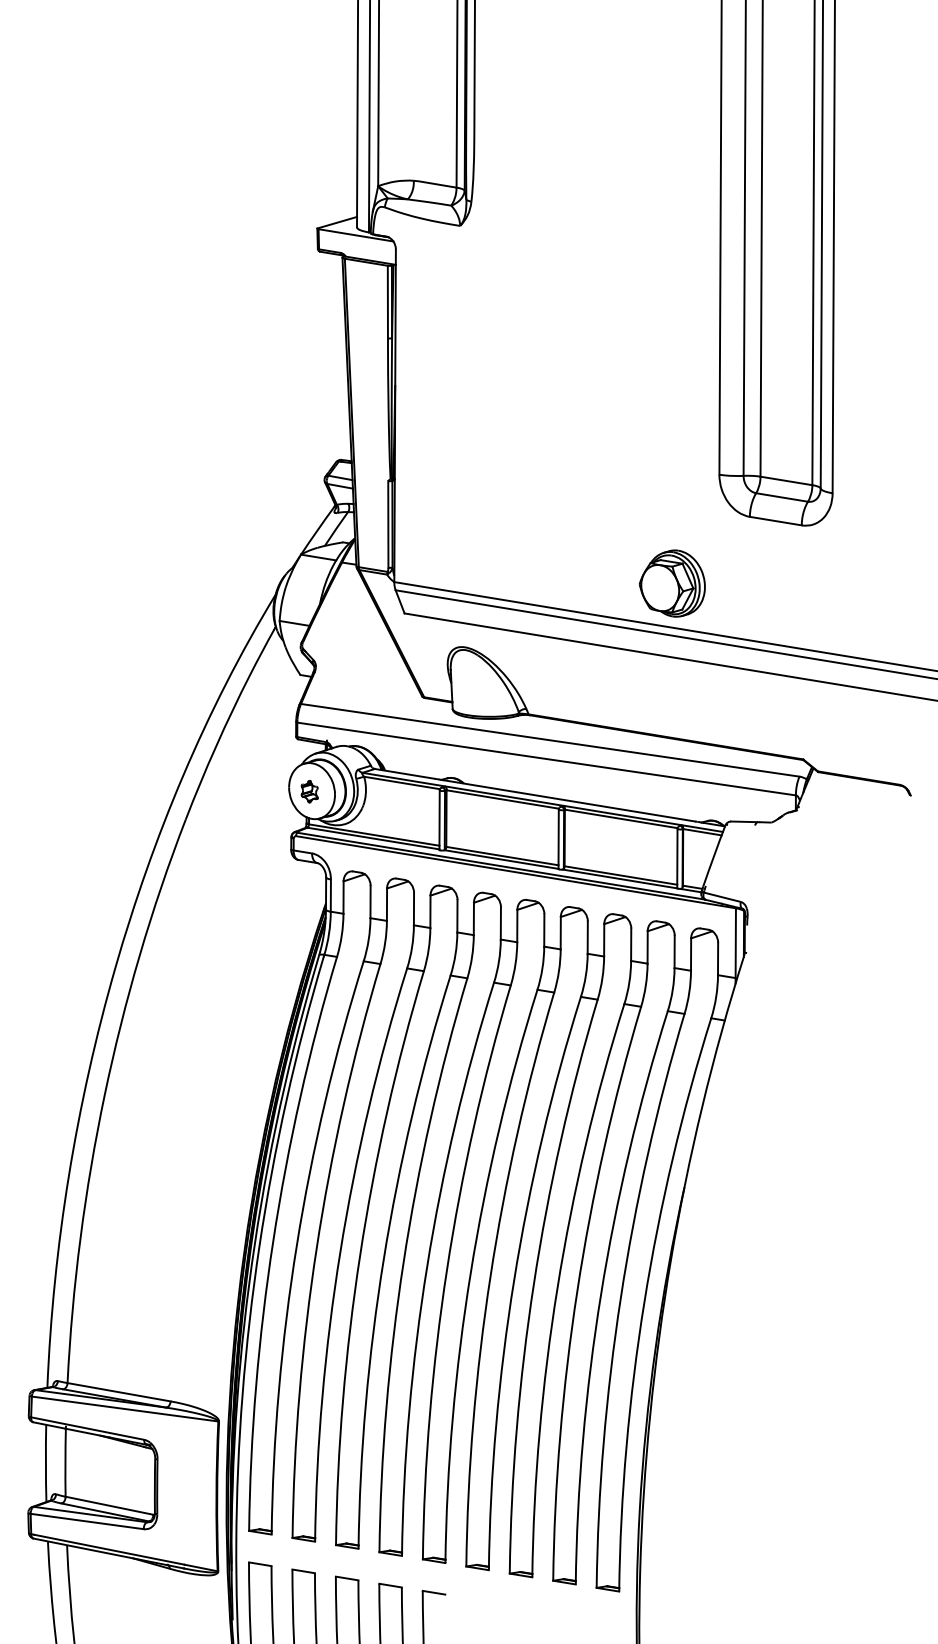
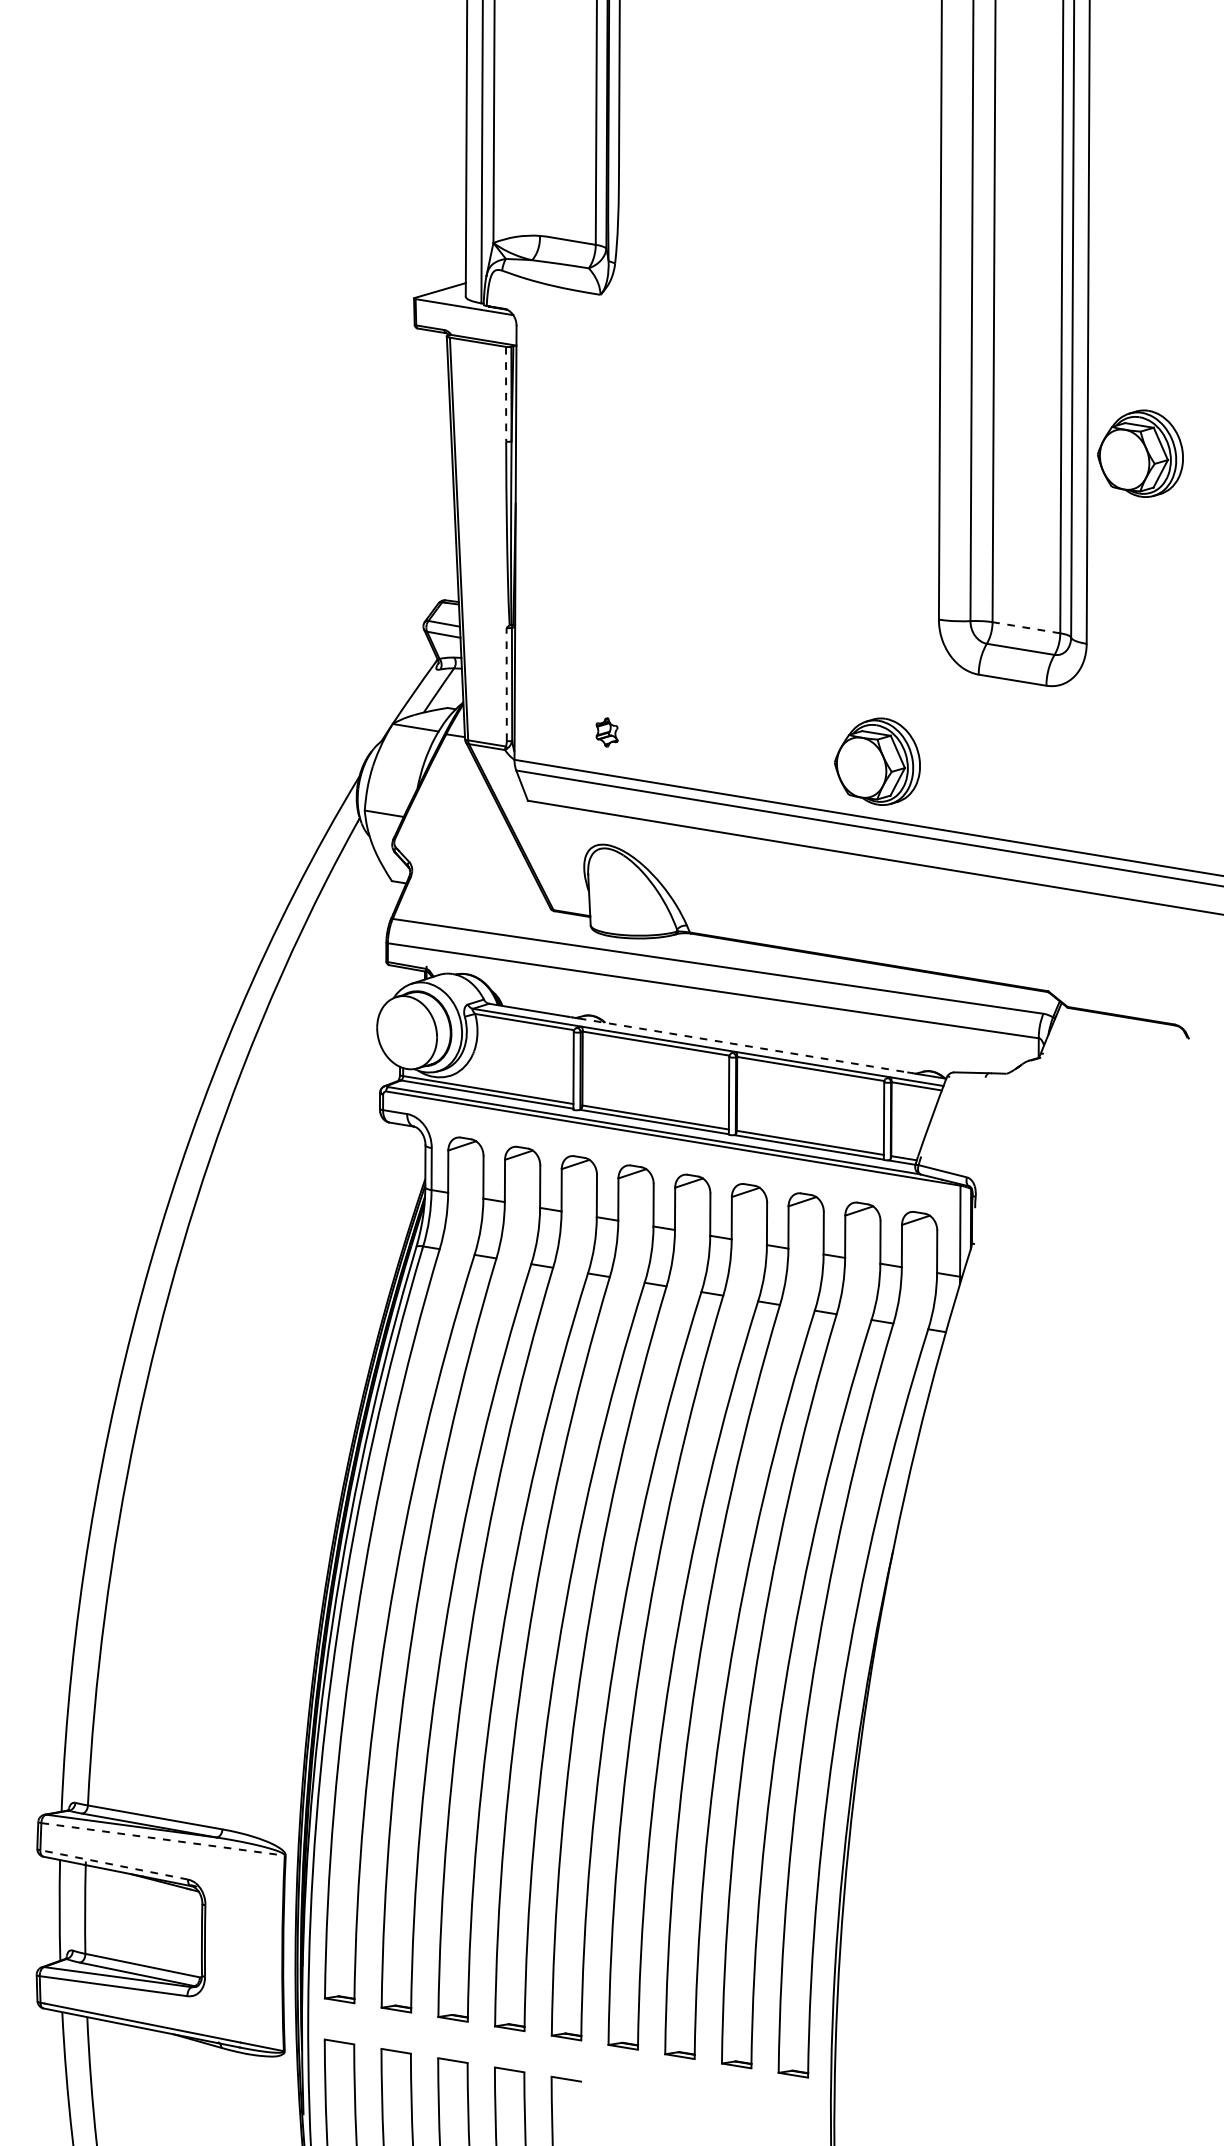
line: (388, 302) -> (506, 394), solid -> dashed
part: (873, 347) -> (1140, 453), added
line: (785, 480) -> (1025, 627), solid -> dashed
line: (388, 524) -> (506, 684), solid -> dashed
part: (309, 791) -> (606, 732), moved
line: (569, 800) -> (743, 1045), solid -> dashed
line: (125, 1409) -> (163, 1839), solid -> dashed
line: (87, 1428) -> (113, 1864), solid -> dashed

